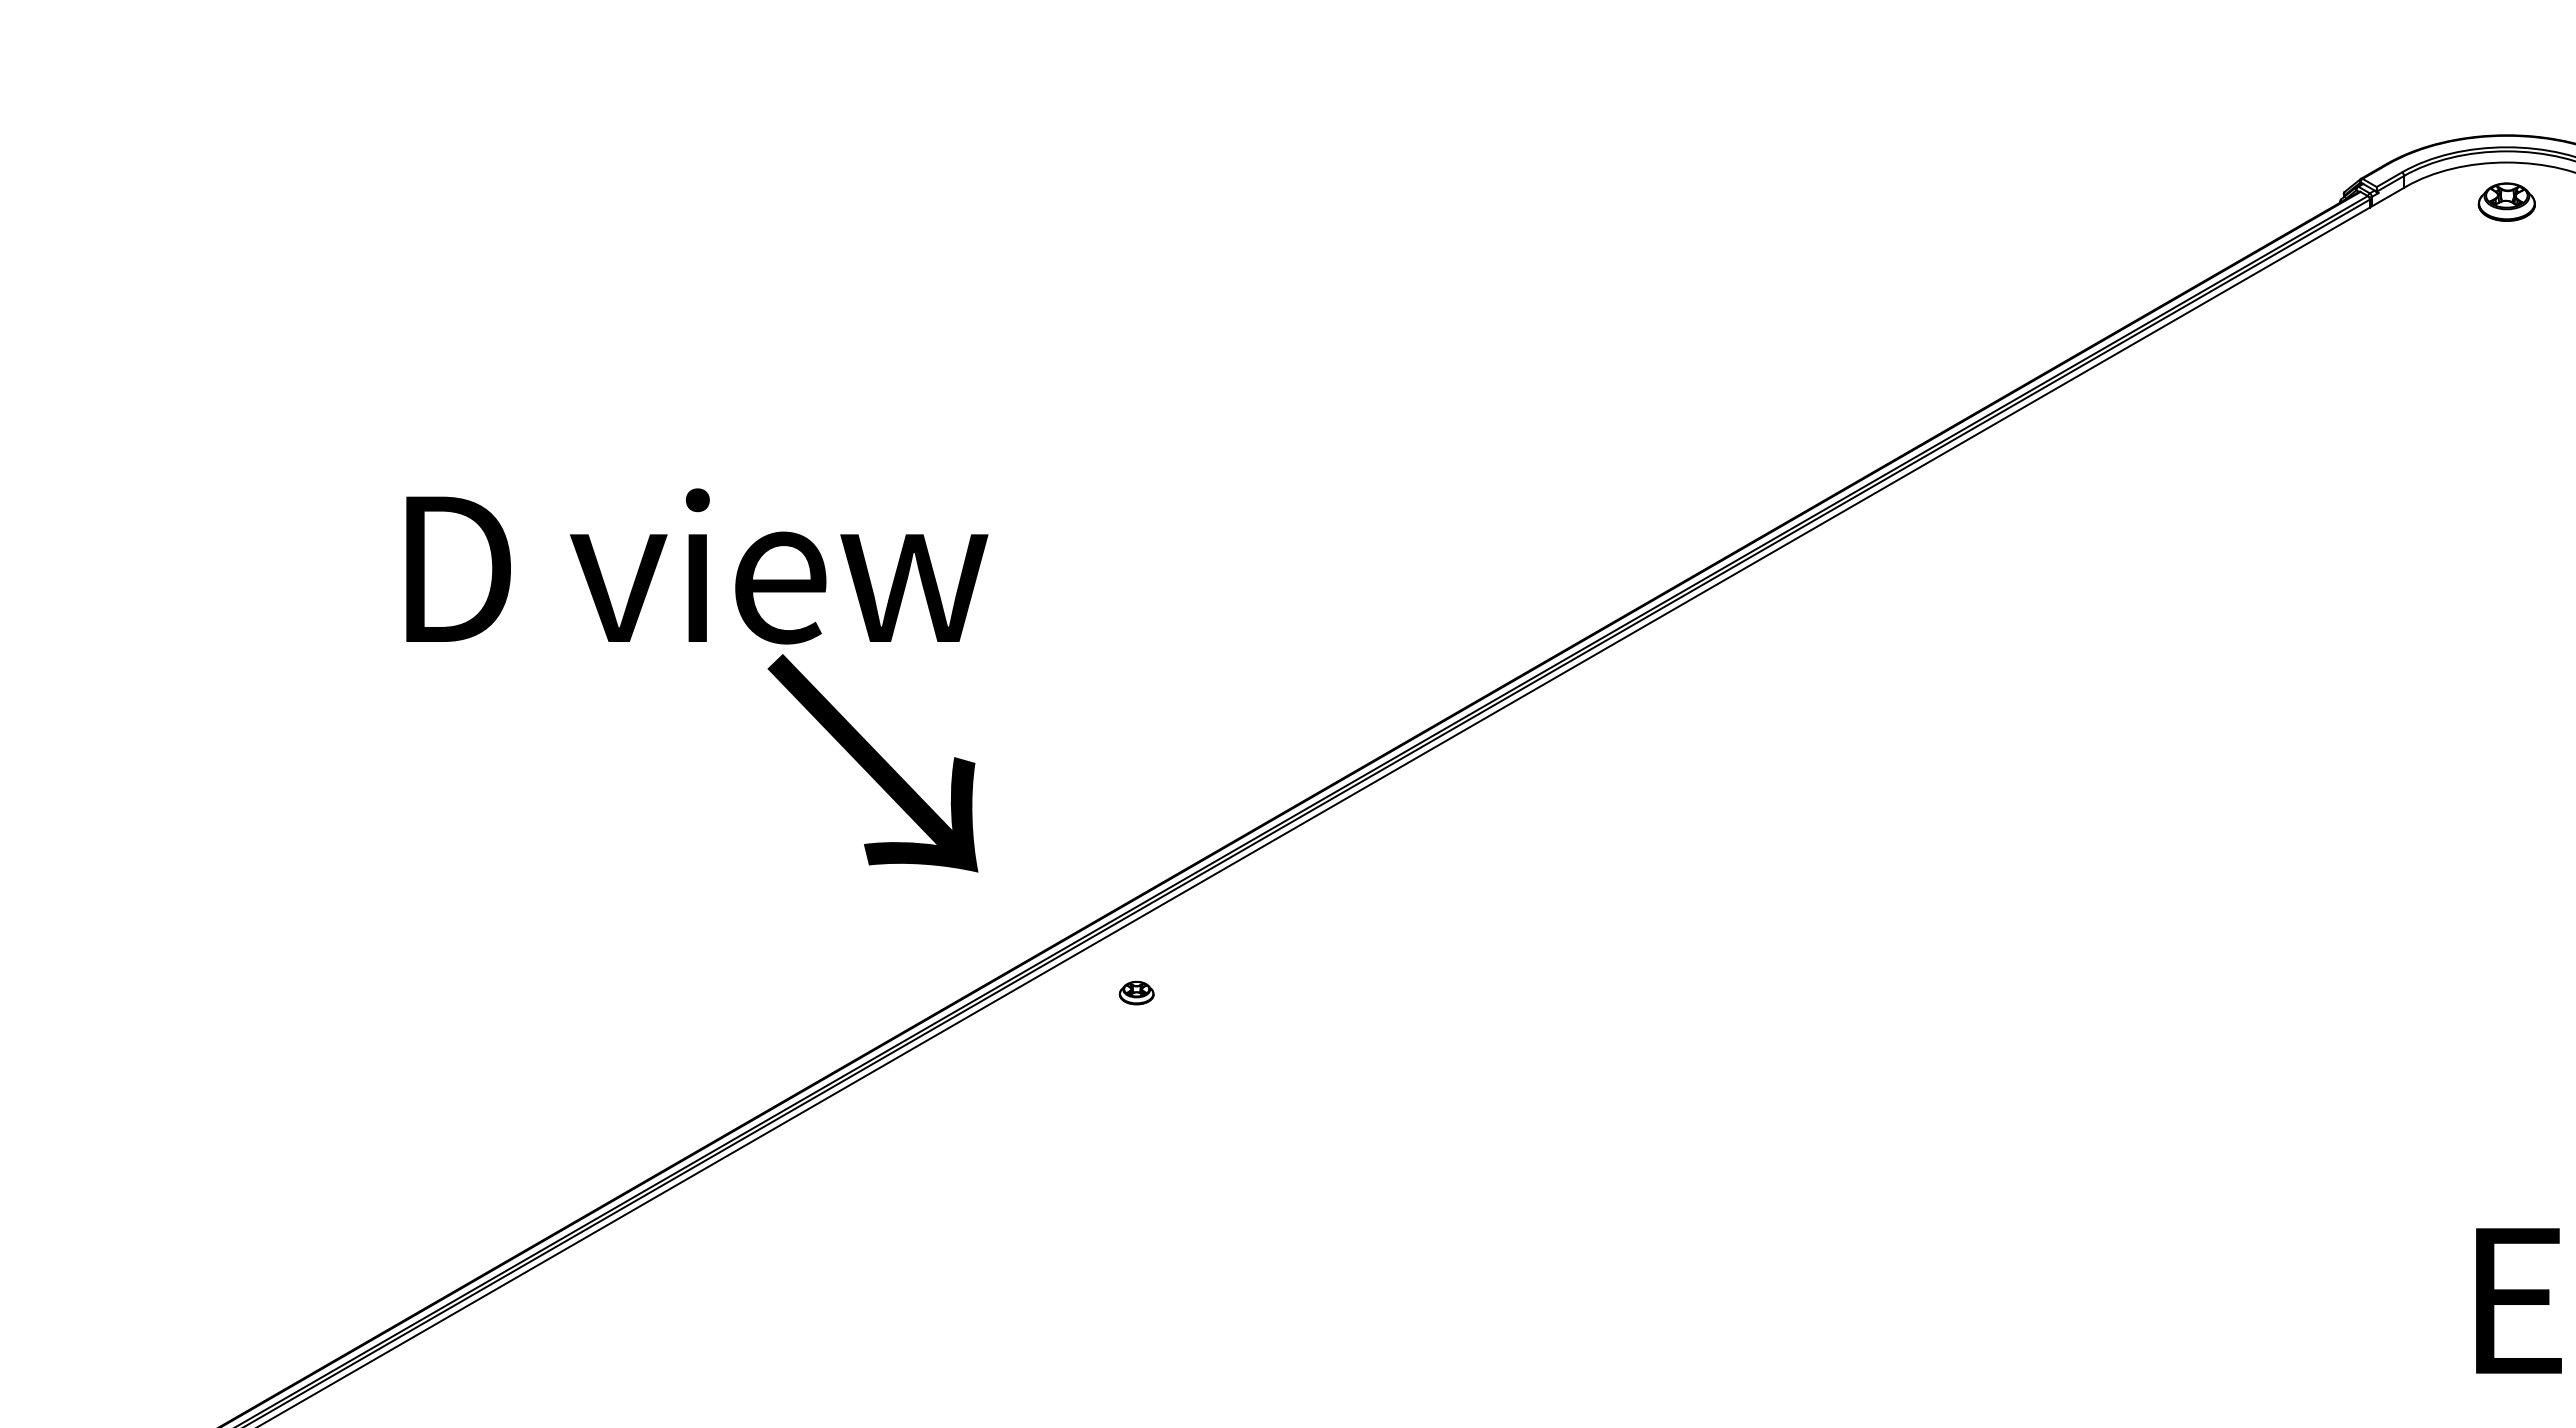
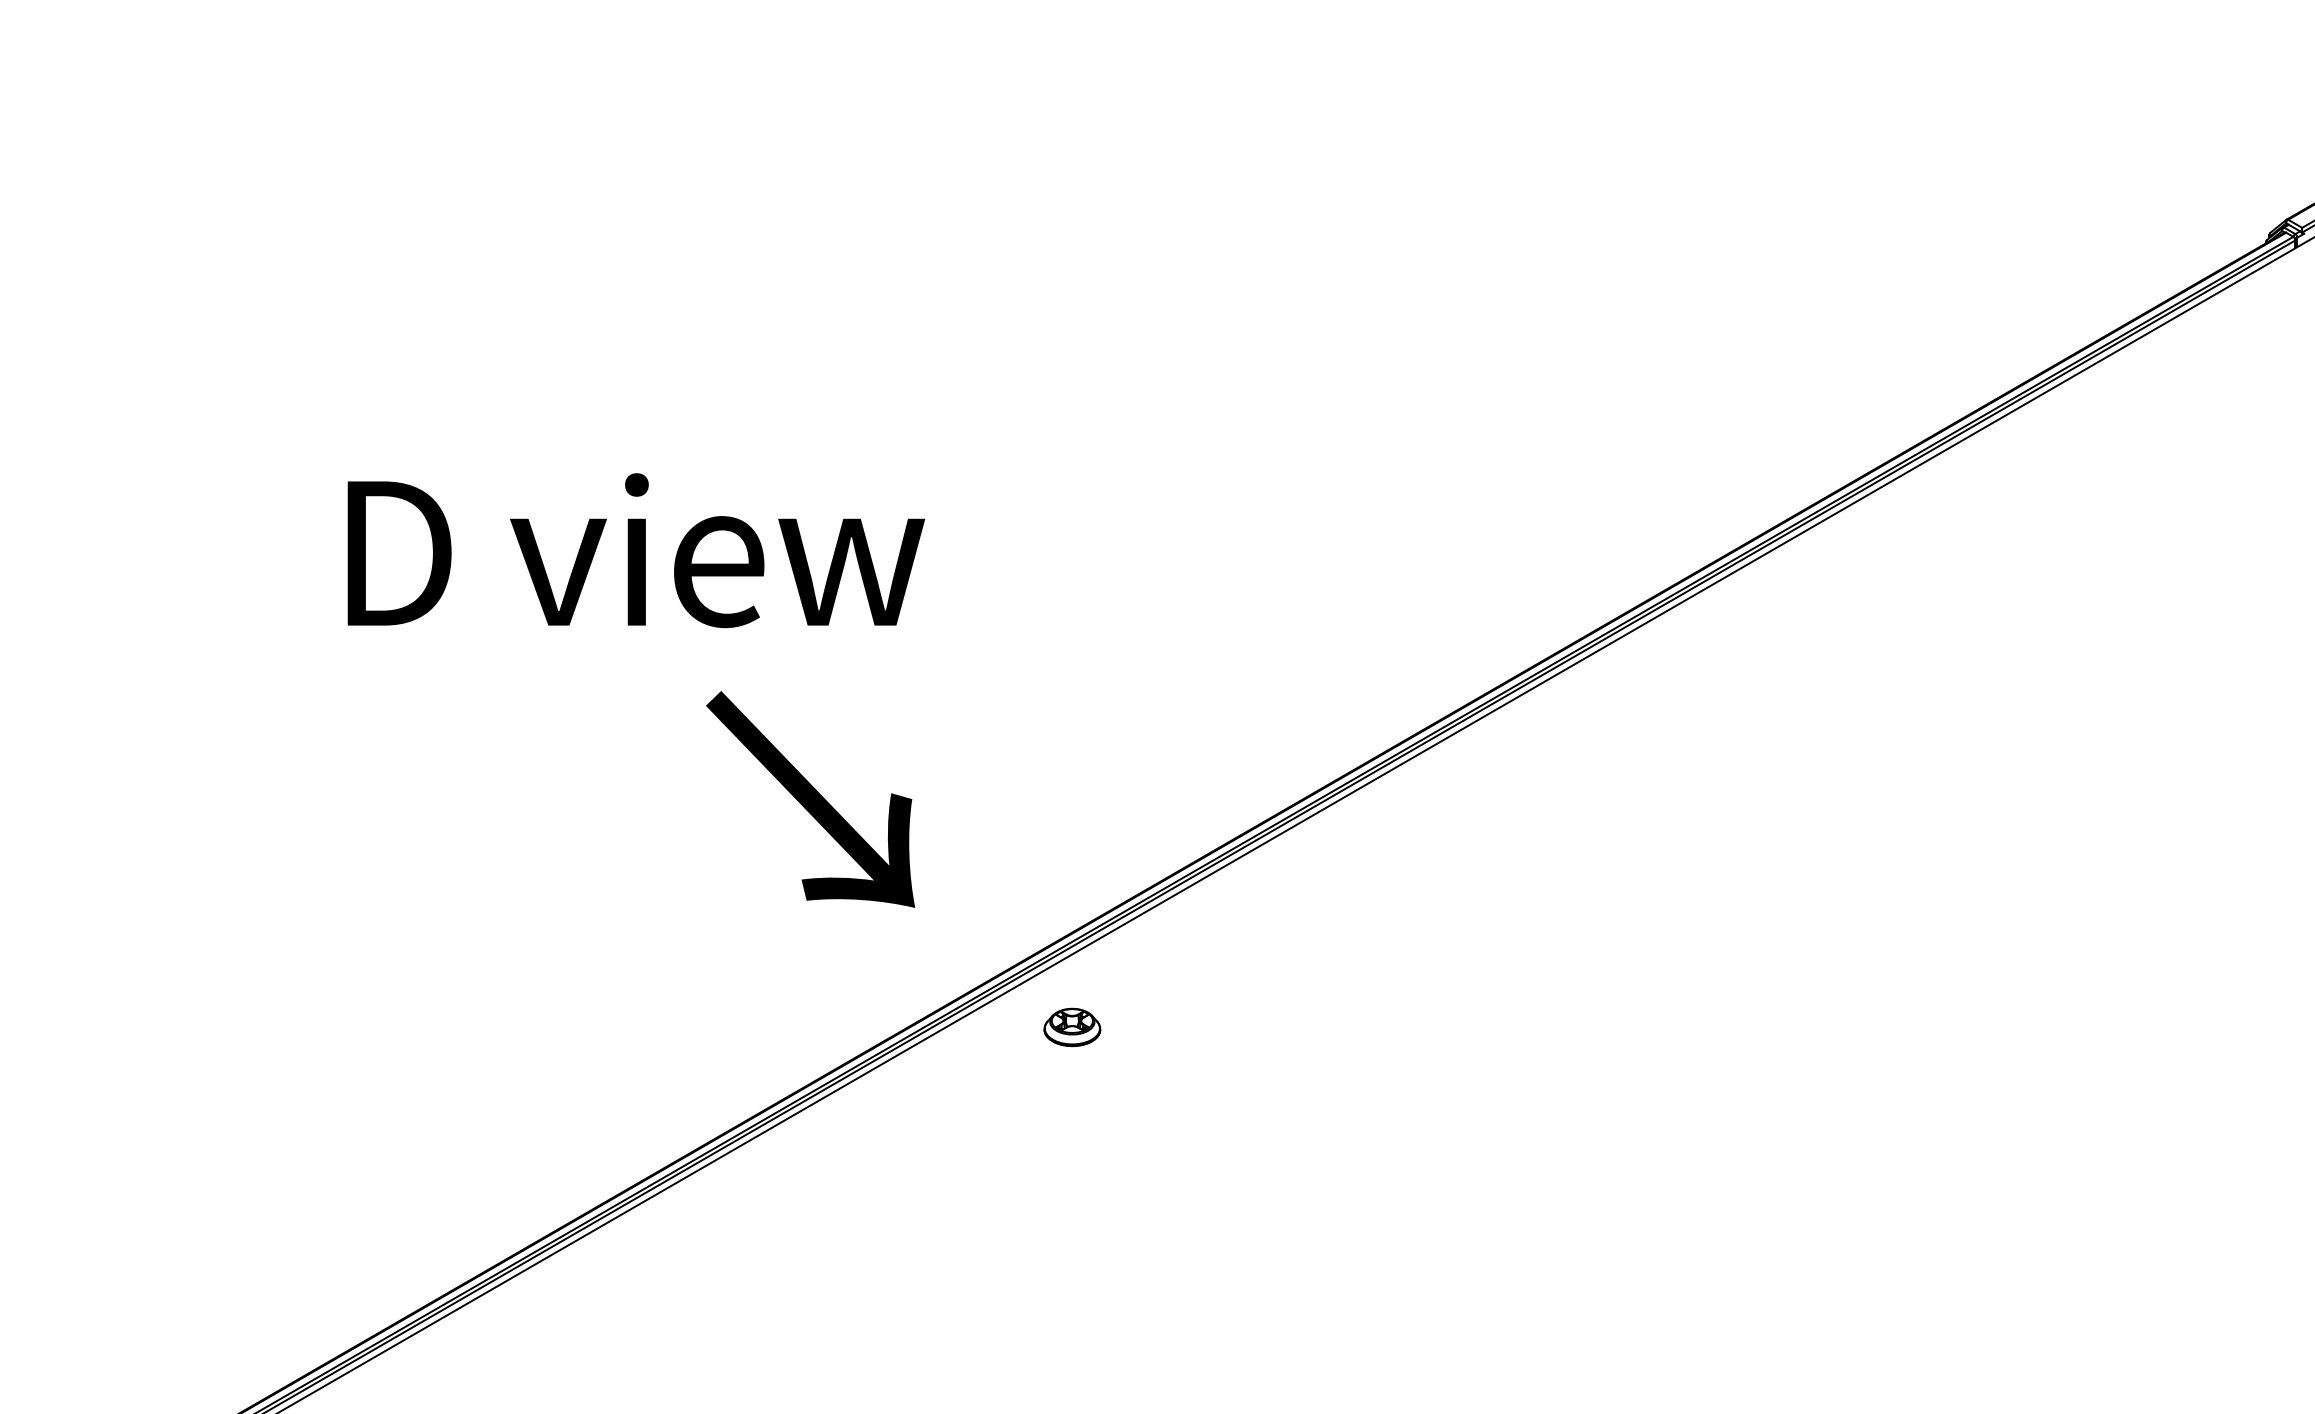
text: (697, 566) -> (636, 550), moved
part: (1136, 992) -> (1072, 1026), size x1.67

